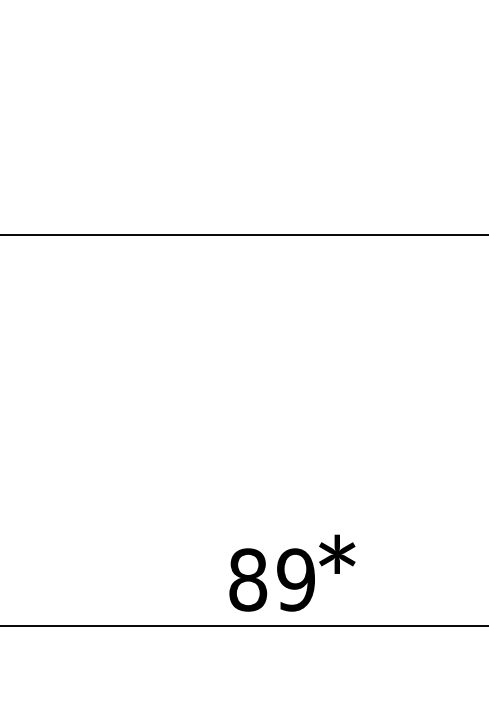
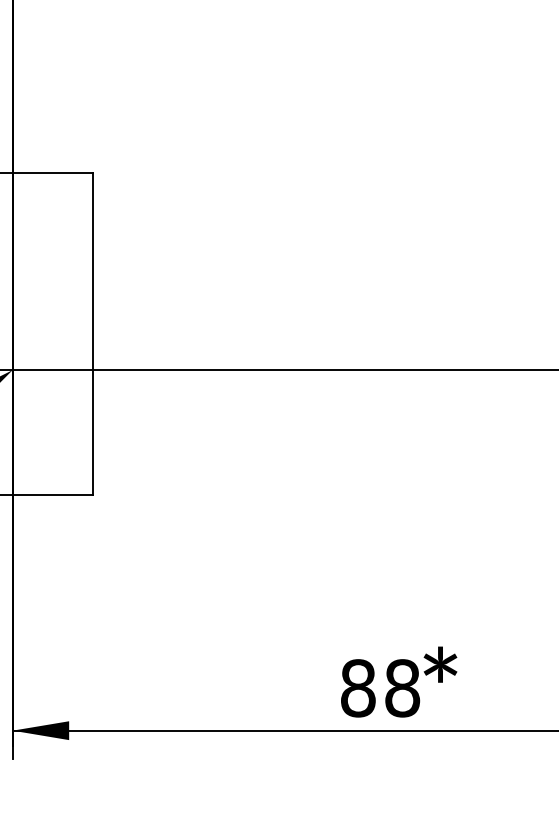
text: (296, 580) -> (402, 688), 89 -> 88

